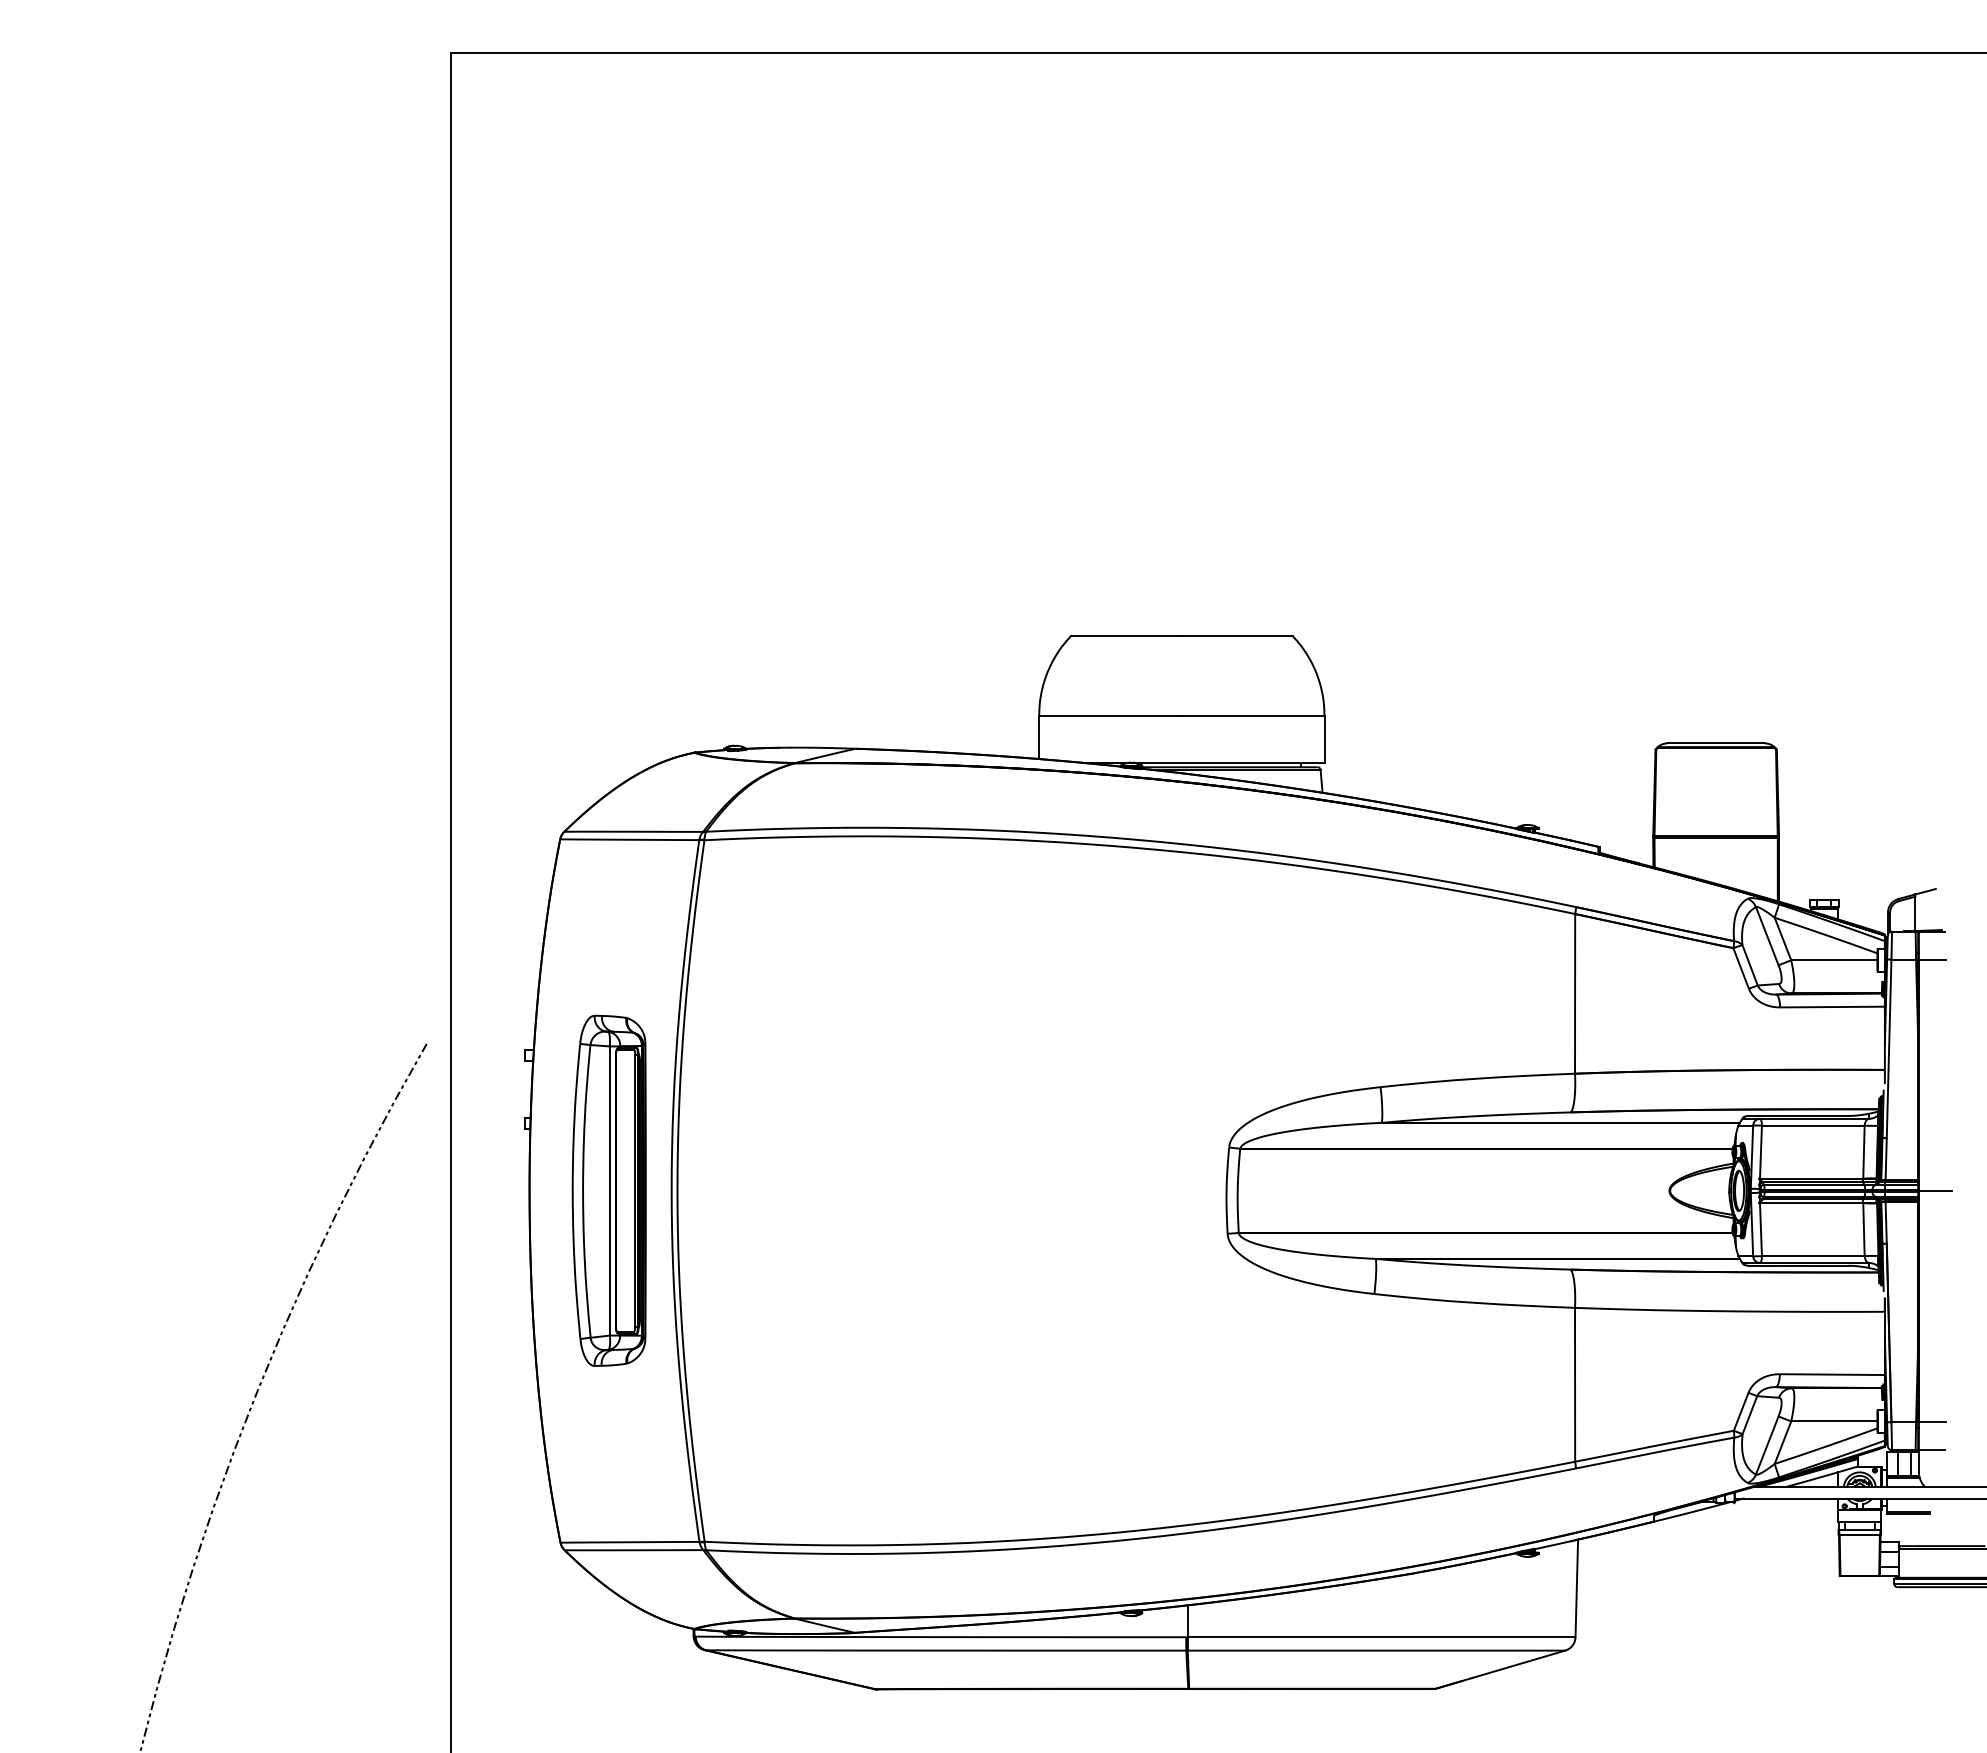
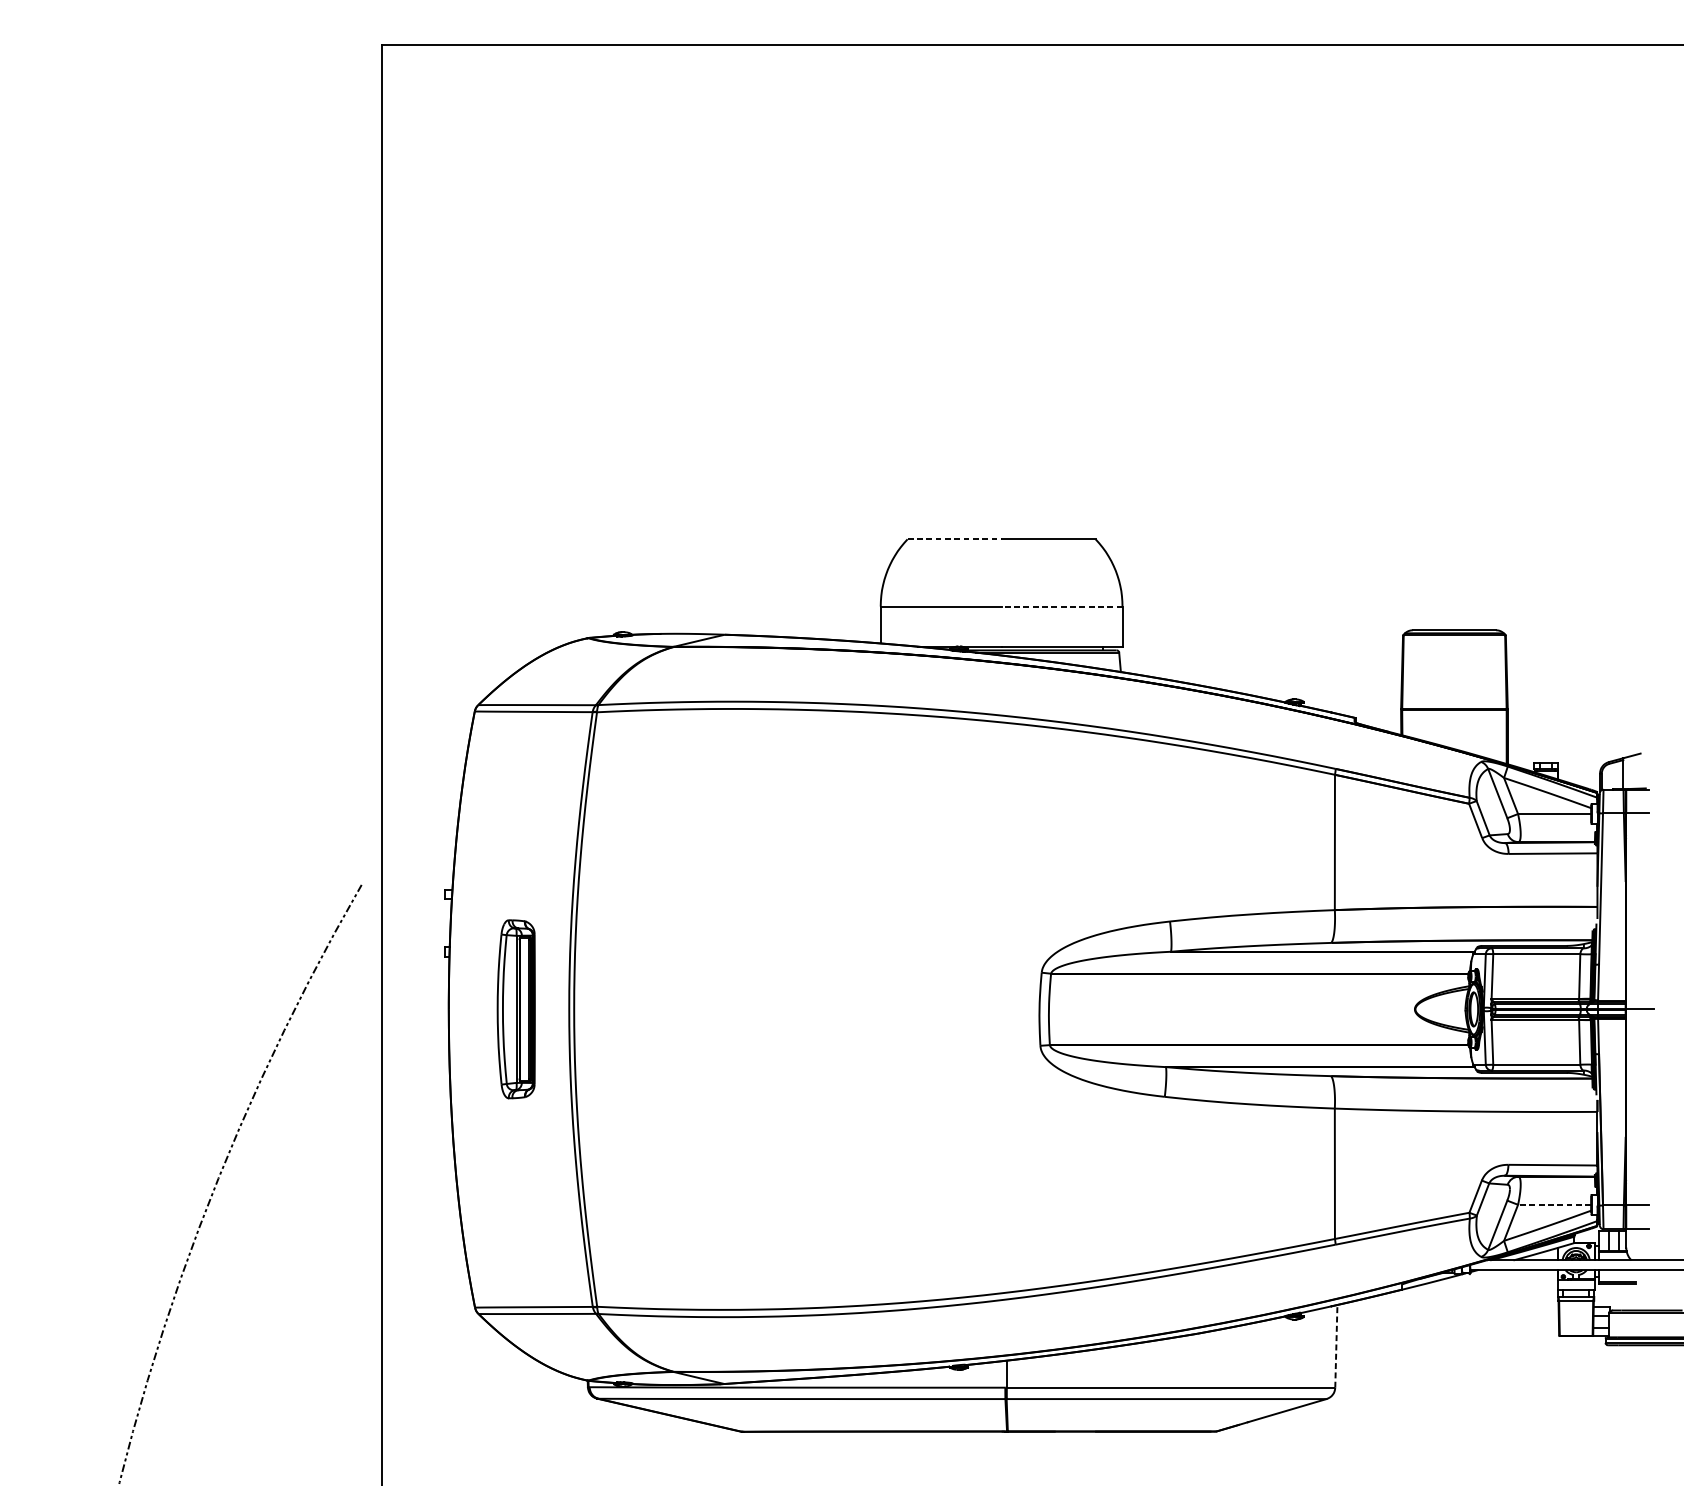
line: (1126, 636) -> (954, 539), solid -> dashed
line: (1252, 715) -> (1061, 606), solid -> dashed
part: (608, 1190) -> (515, 1009), size x0.6
line: (1833, 1421) -> (1553, 1204), solid -> dashed
line: (1576, 1588) -> (1336, 1346), solid -> dashed

